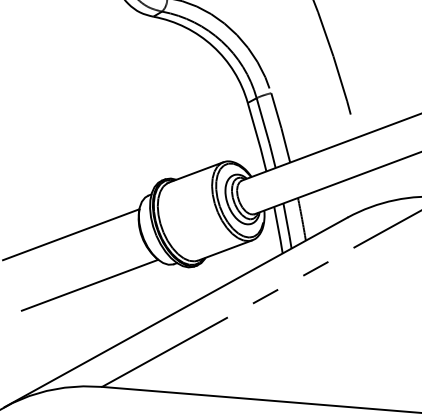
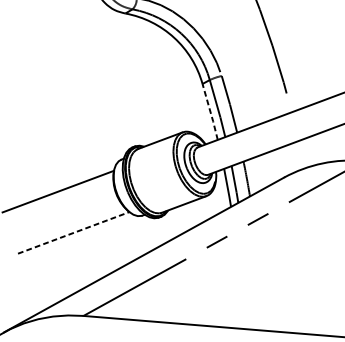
line: (257, 137) -> (210, 112), solid -> dashed
line: (90, 285) -> (74, 233), solid -> dashed

